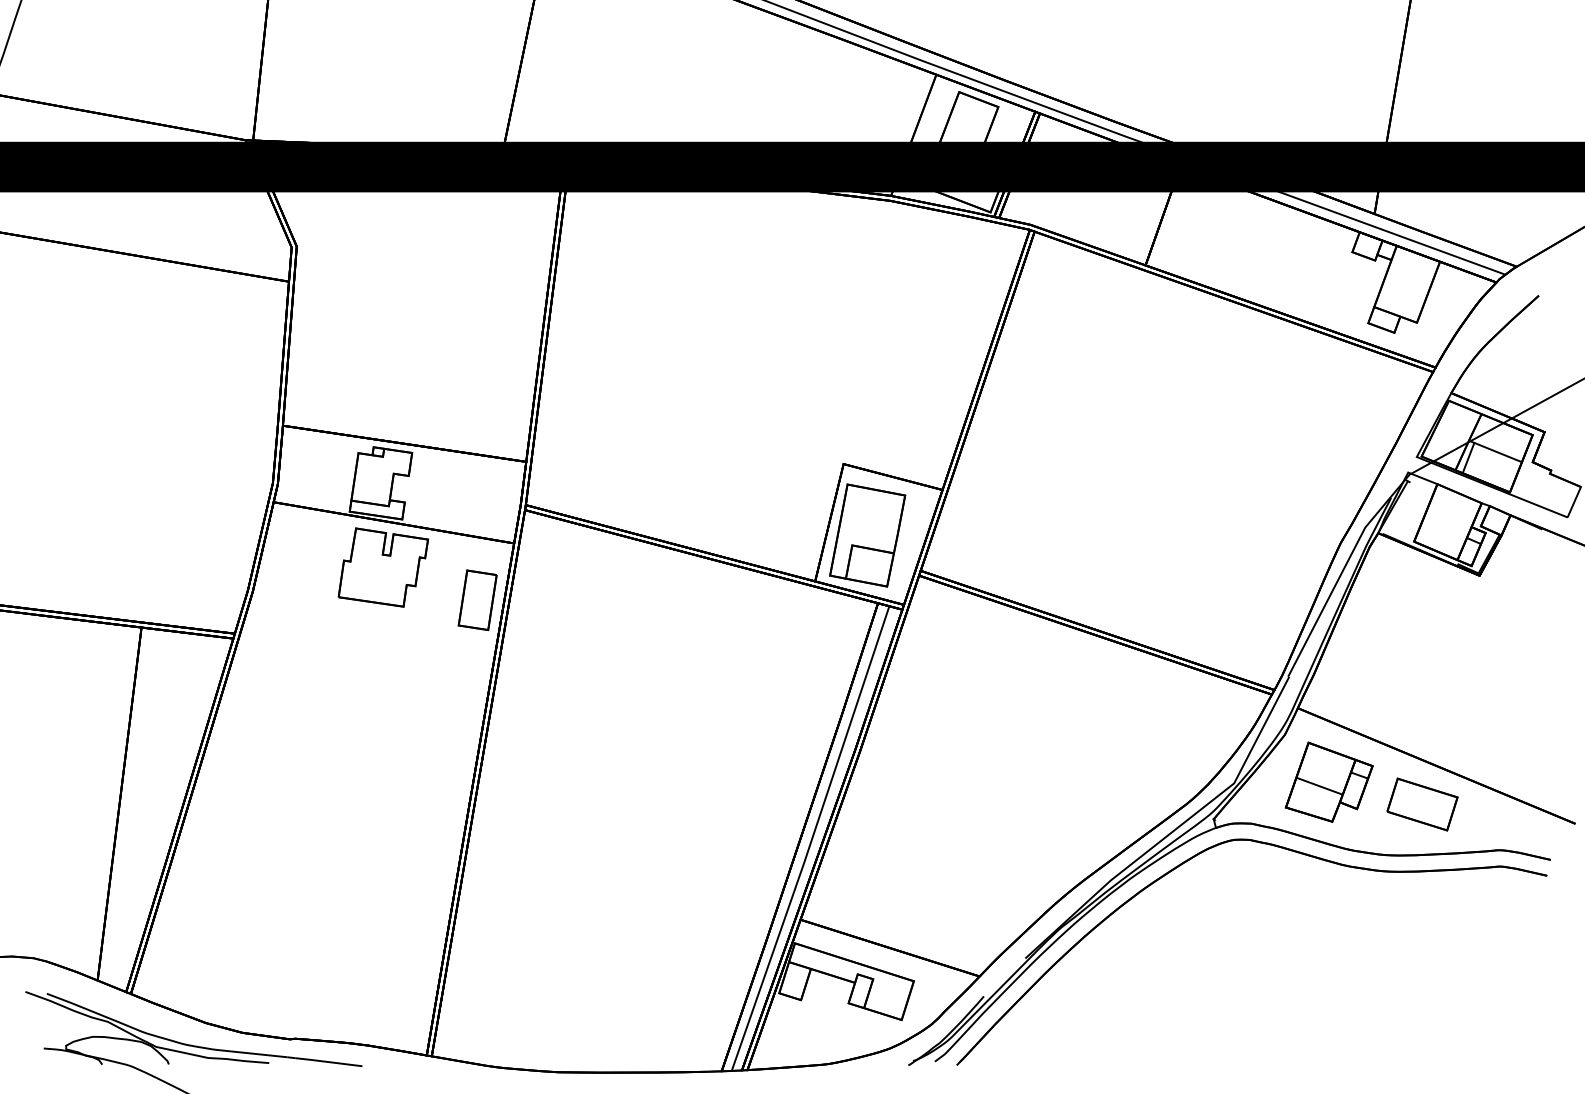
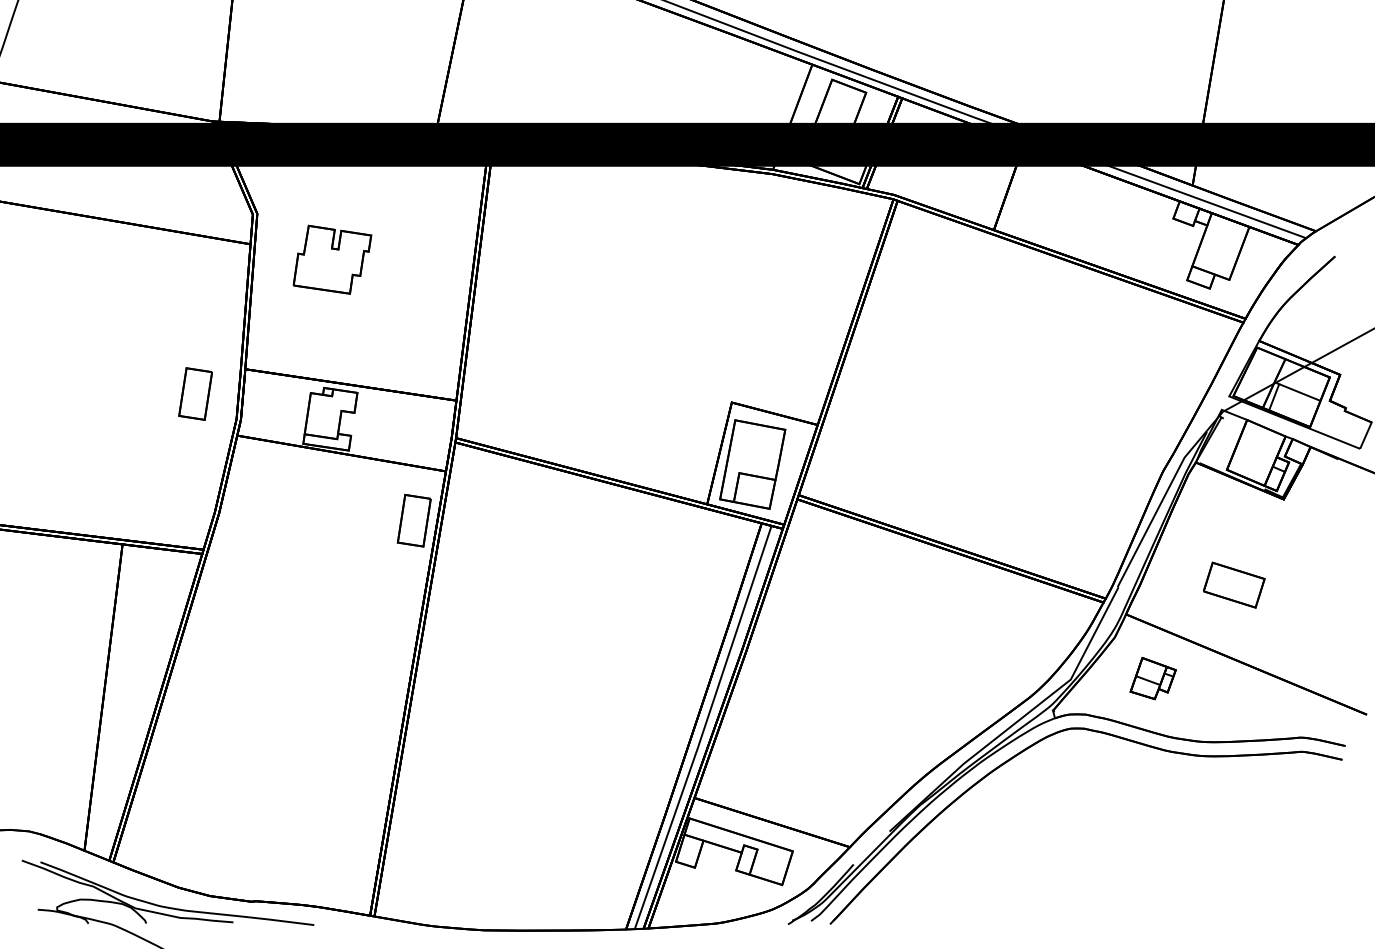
part: (225, 454) -> (195, 394), added
part: (382, 567) -> (331, 259), moved
part: (1328, 781) -> (1152, 677), size x0.6
part: (1422, 804) -> (1234, 585), moved

